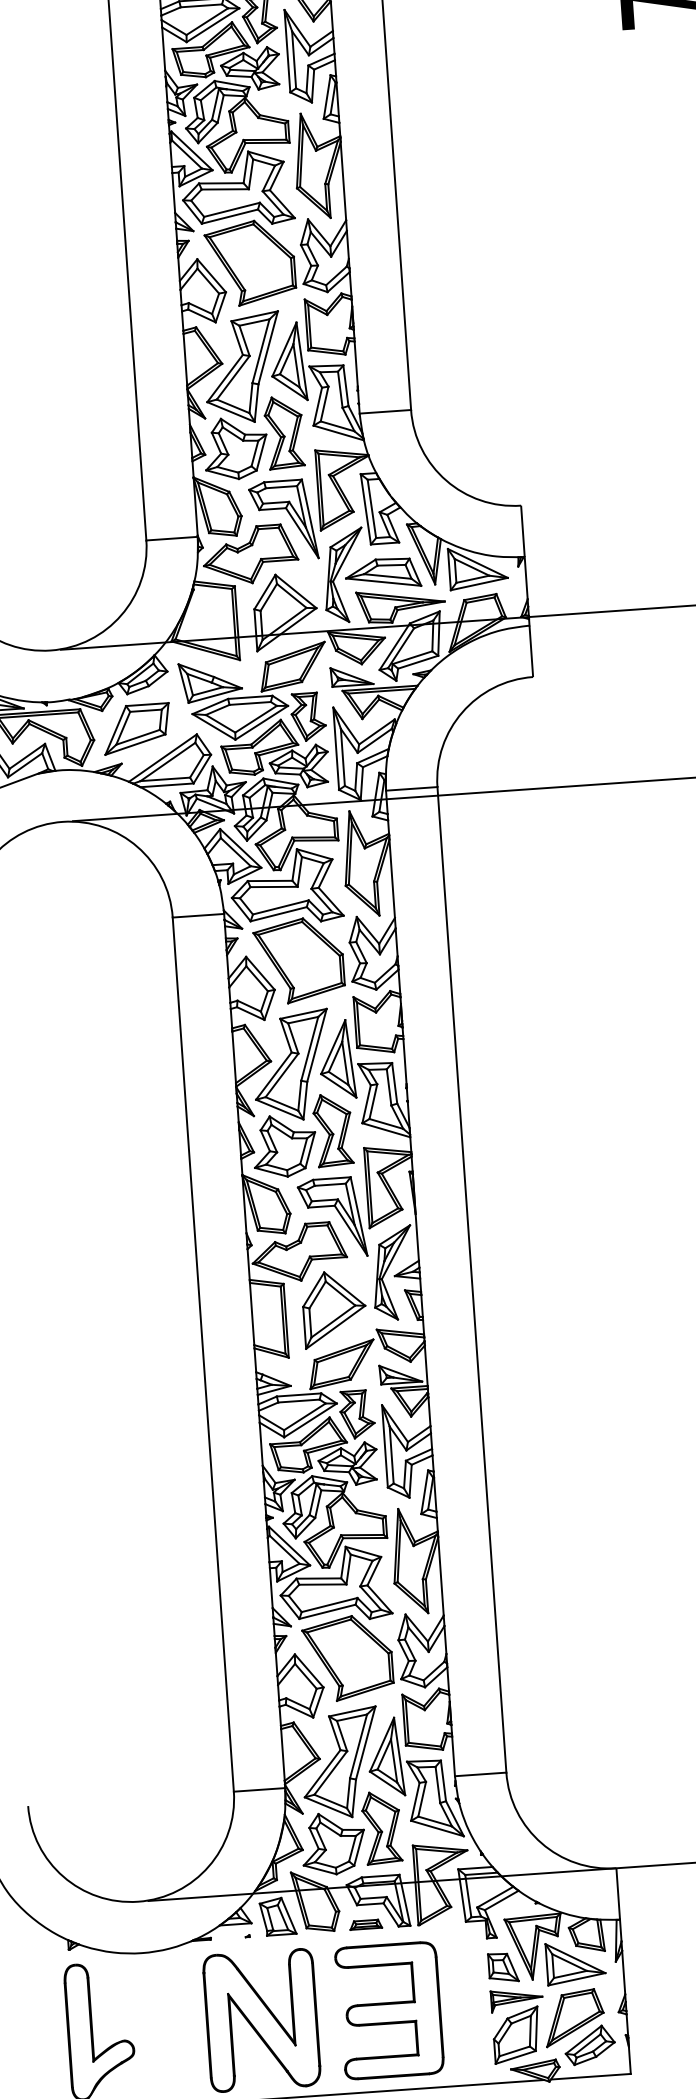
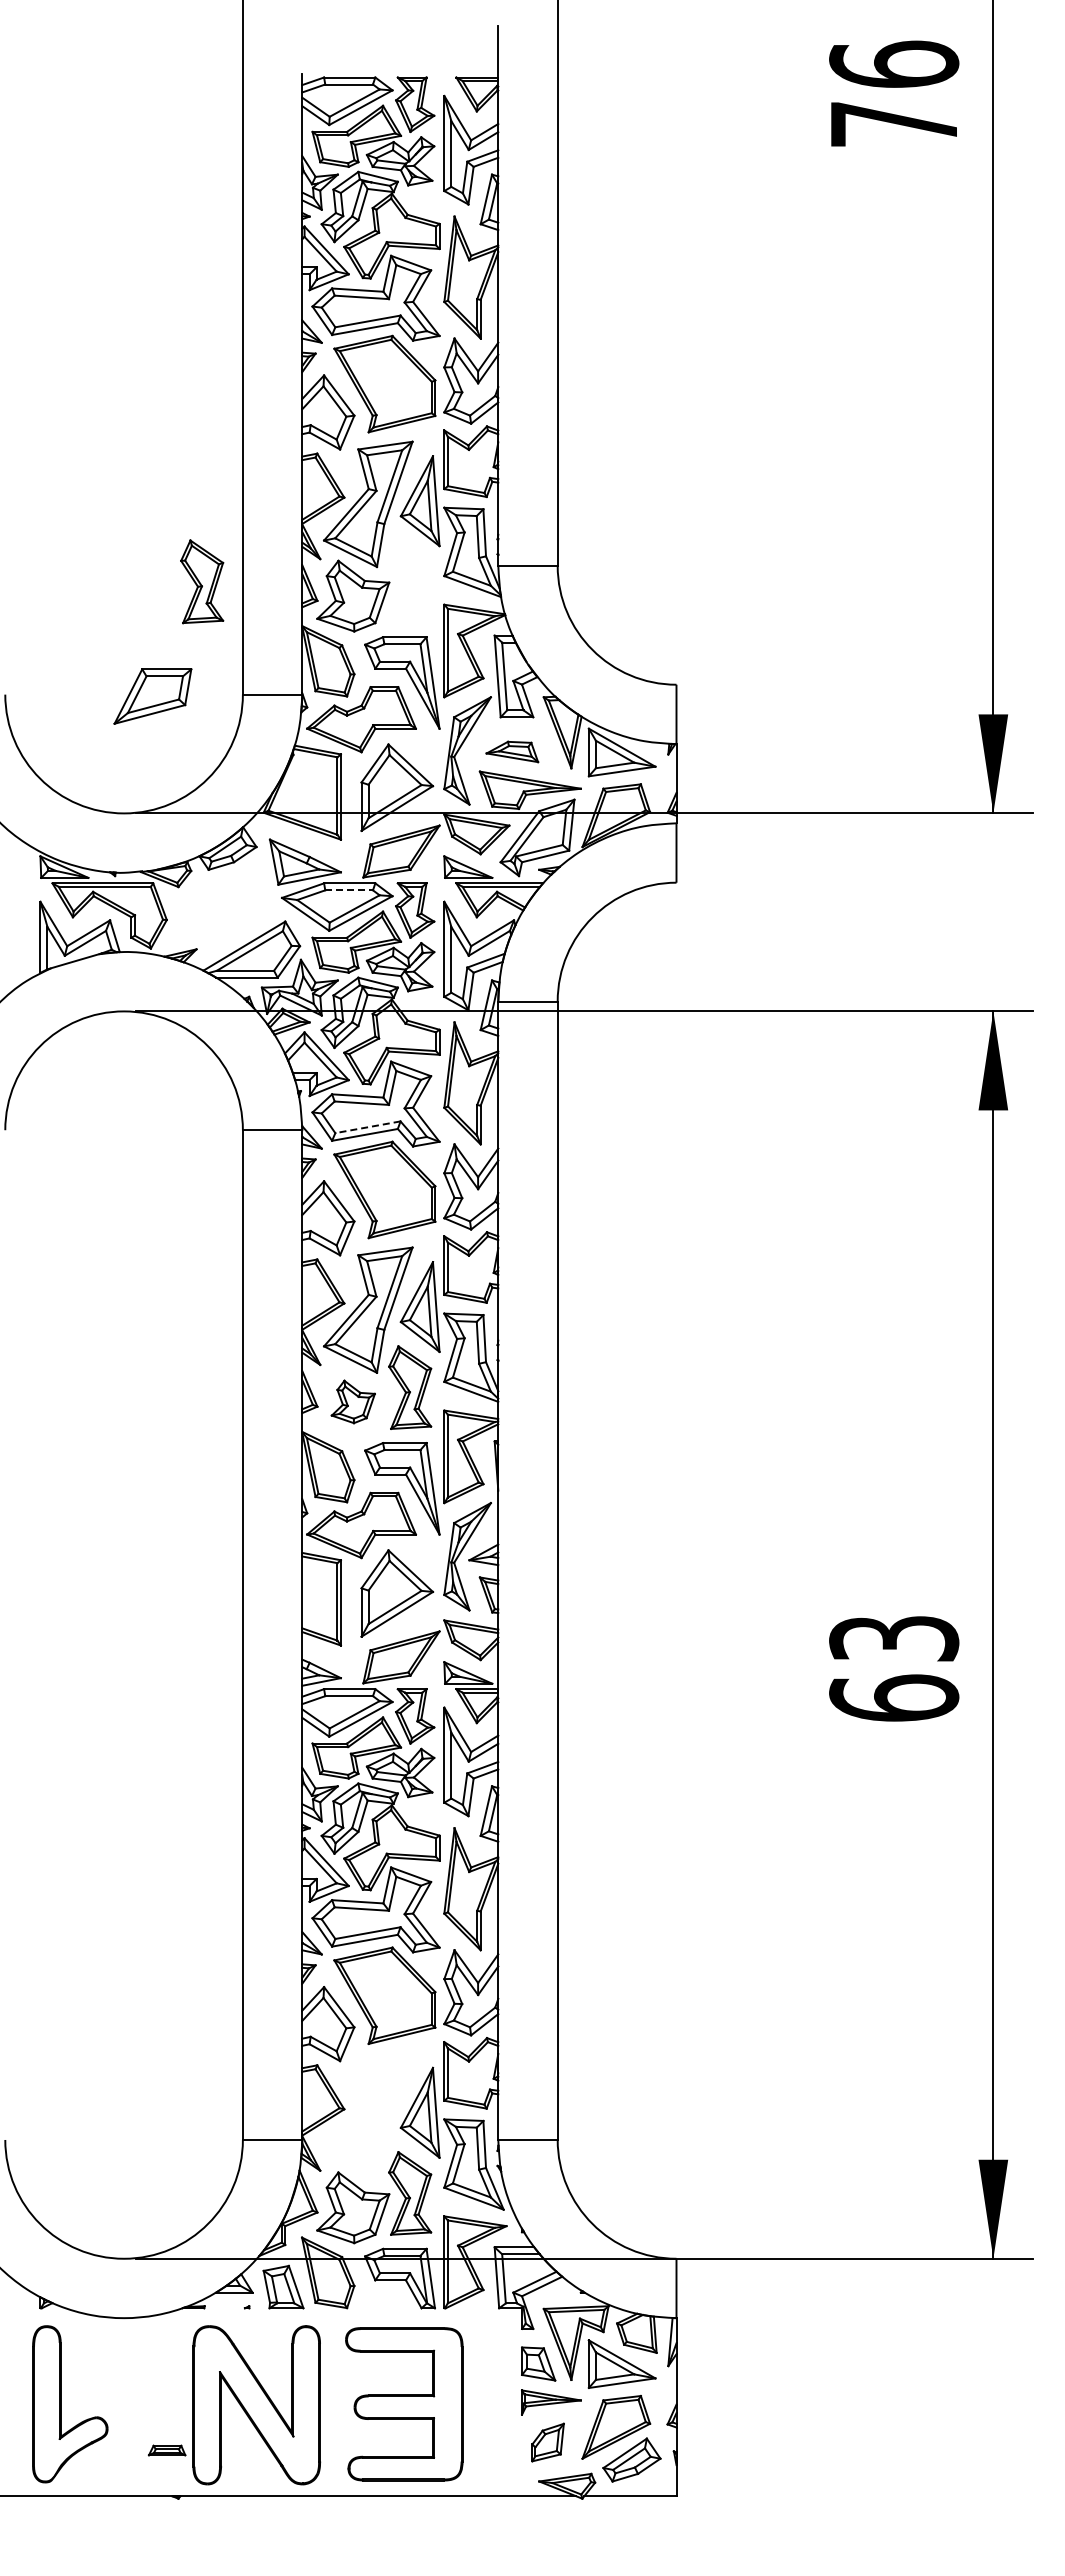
part: (284, 432) -> (202, 581), moved
part: (383, 573) -> (512, 751), size x0.6
line: (250, 703) -> (349, 890), solid -> dashed
part: (136, 728) -> (152, 696), moved
line: (280, 907) -> (367, 1127), solid -> dashed
part: (284, 1145) -> (353, 1401), size x0.6
part: (341, 1762) -> (368, 2115), removed
part: (365, 1924) -> (166, 2450), moved
part: (515, 2035) -> (547, 2442), size x0.6

